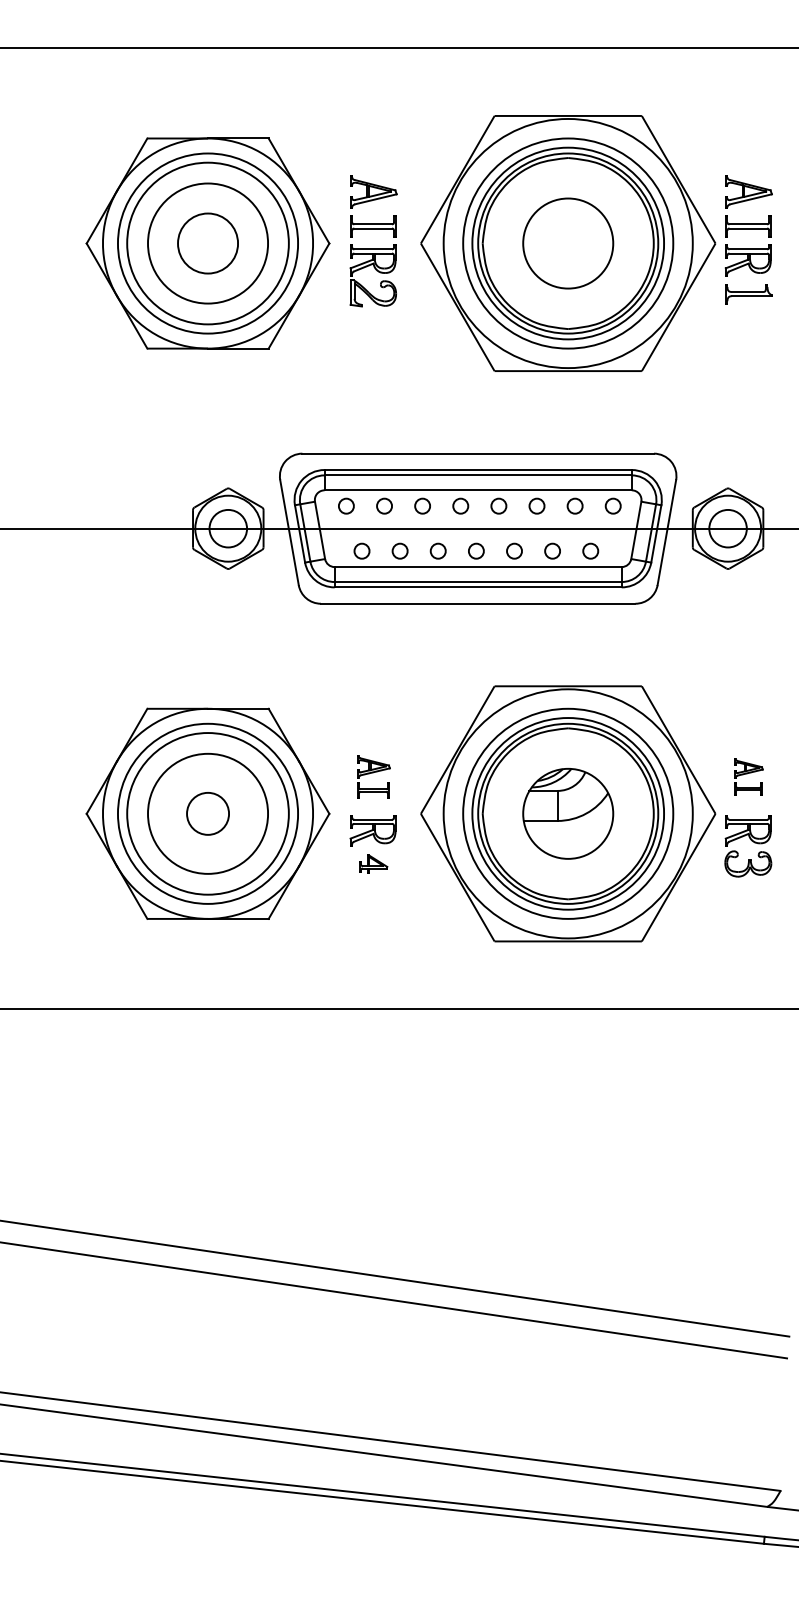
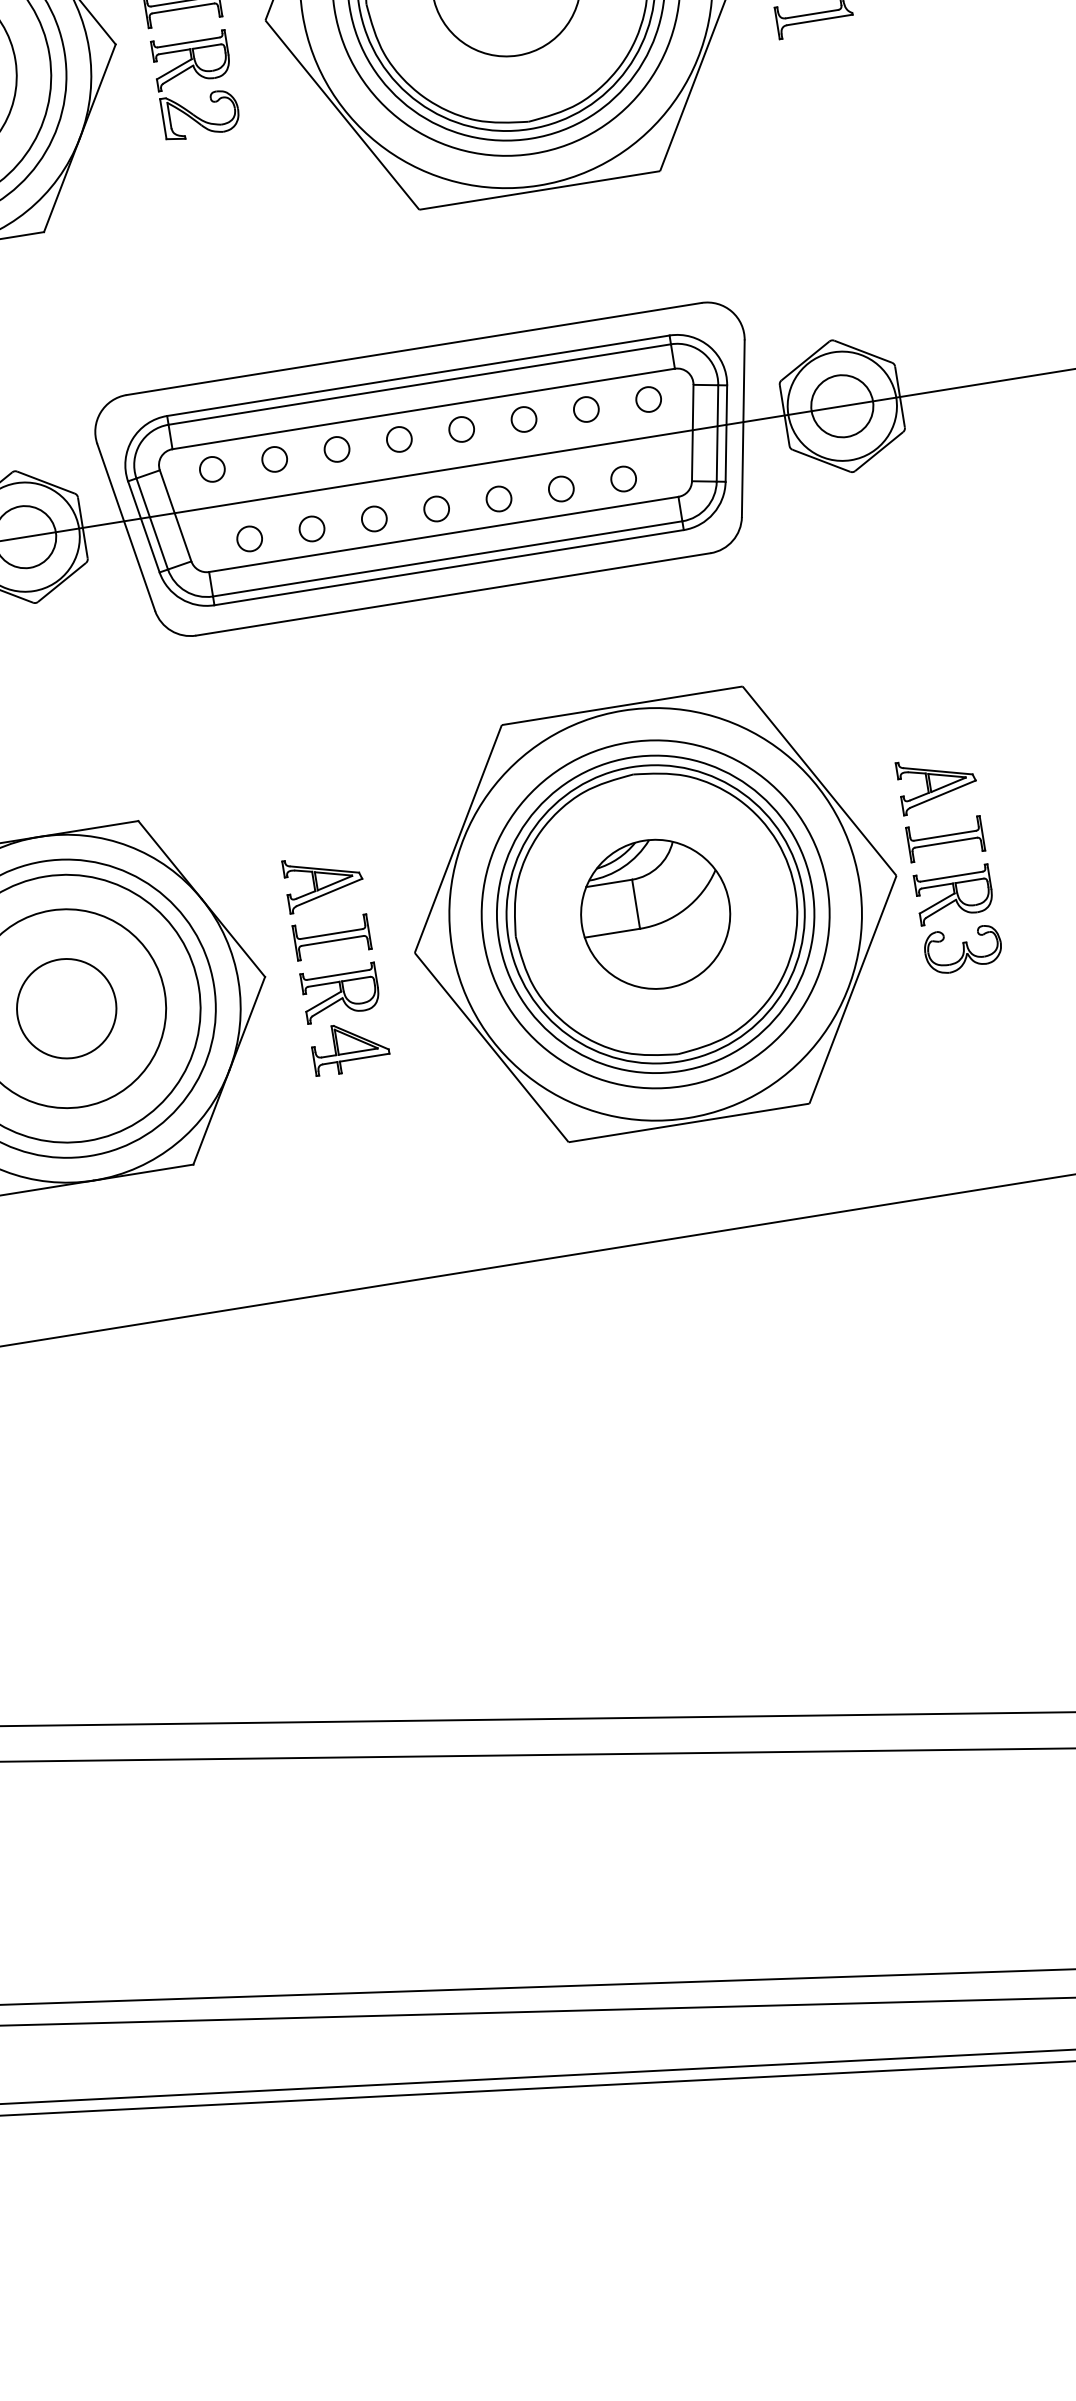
part: (373, 776) -> (327, 904), size x1.43
part: (748, 776) -> (940, 806), size x1.67
circle: (208, 813) -> (67, 1007), size x1.43
part: (373, 863) -> (350, 1046), size x1.67

